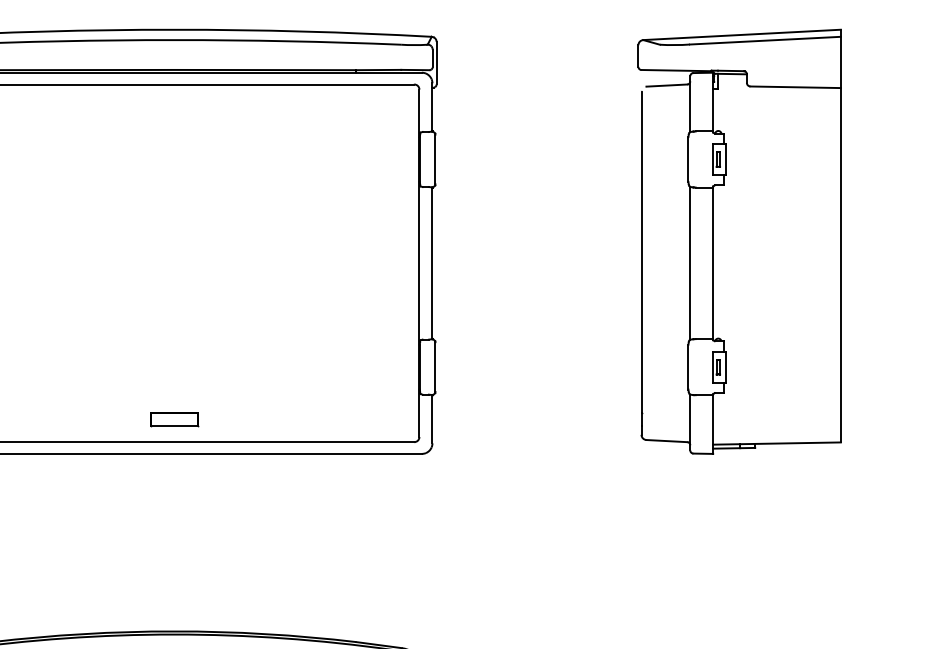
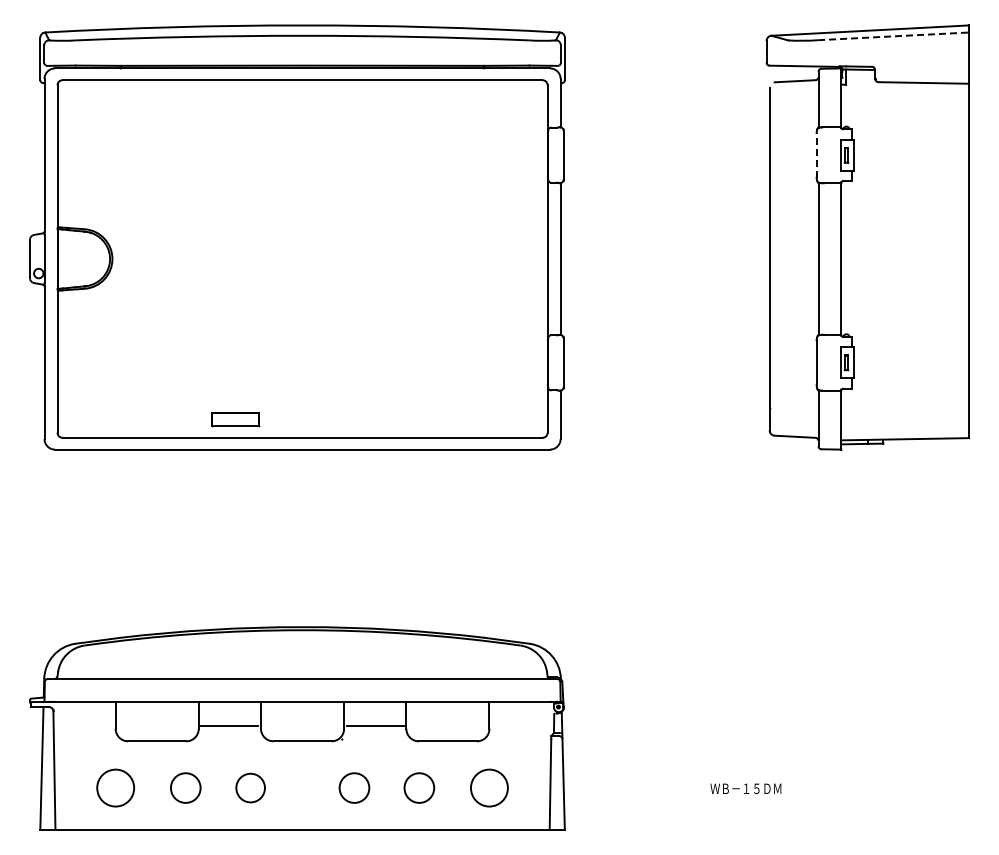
line: (765, 40) -> (893, 36), solid -> dashed
line: (688, 158) -> (816, 154), solid -> dashed
part: (174, 418) -> (235, 419), moved

